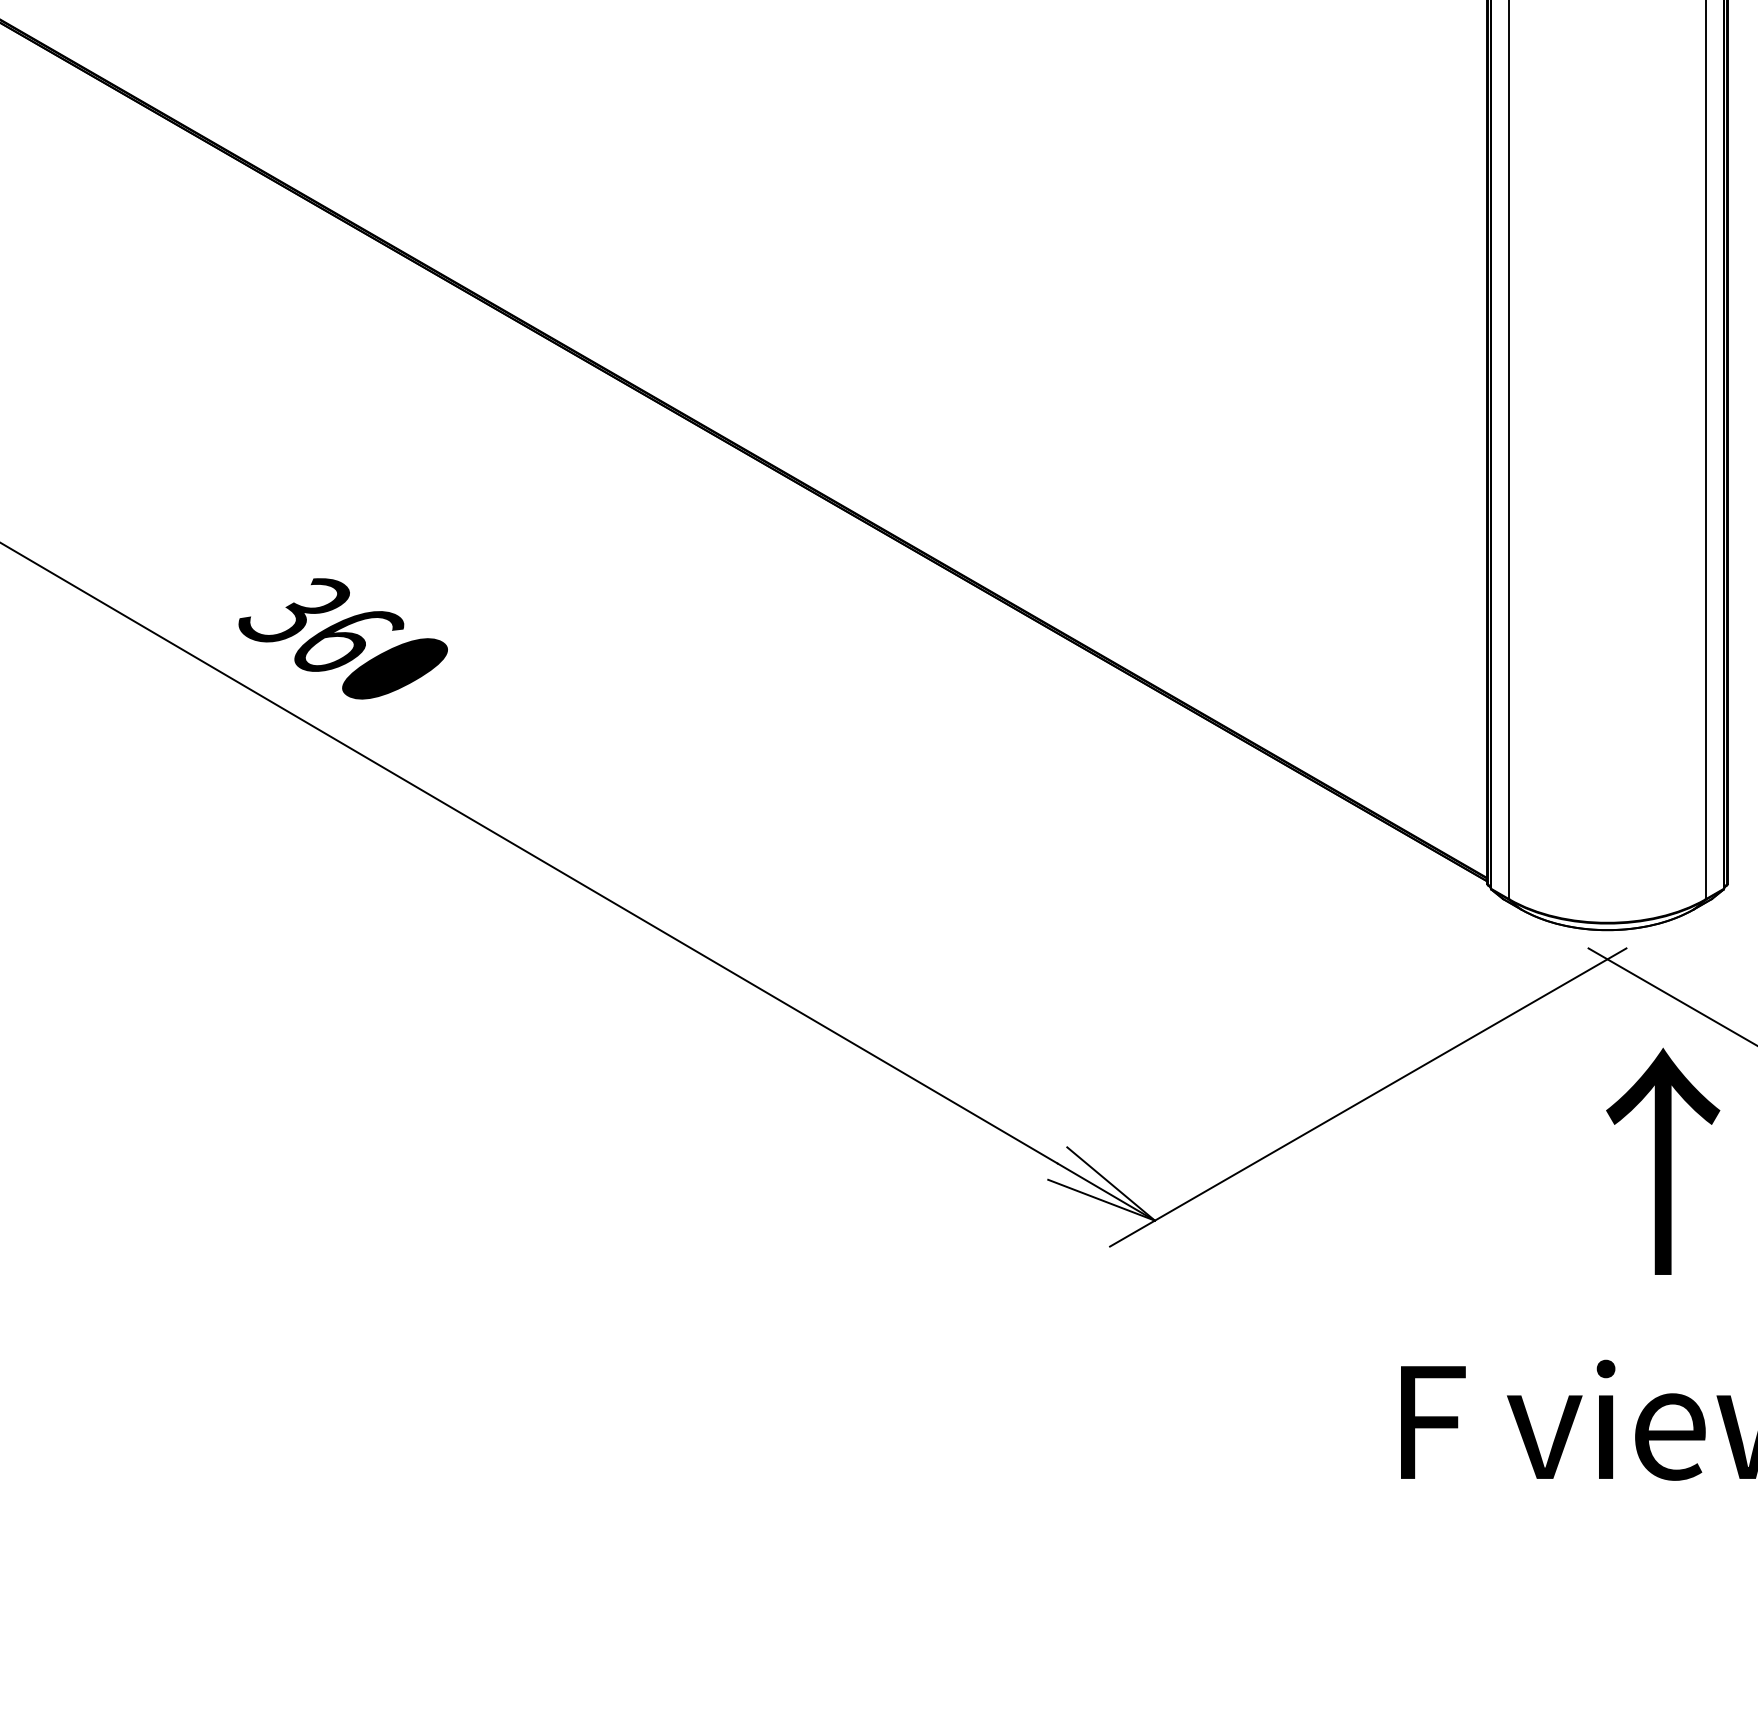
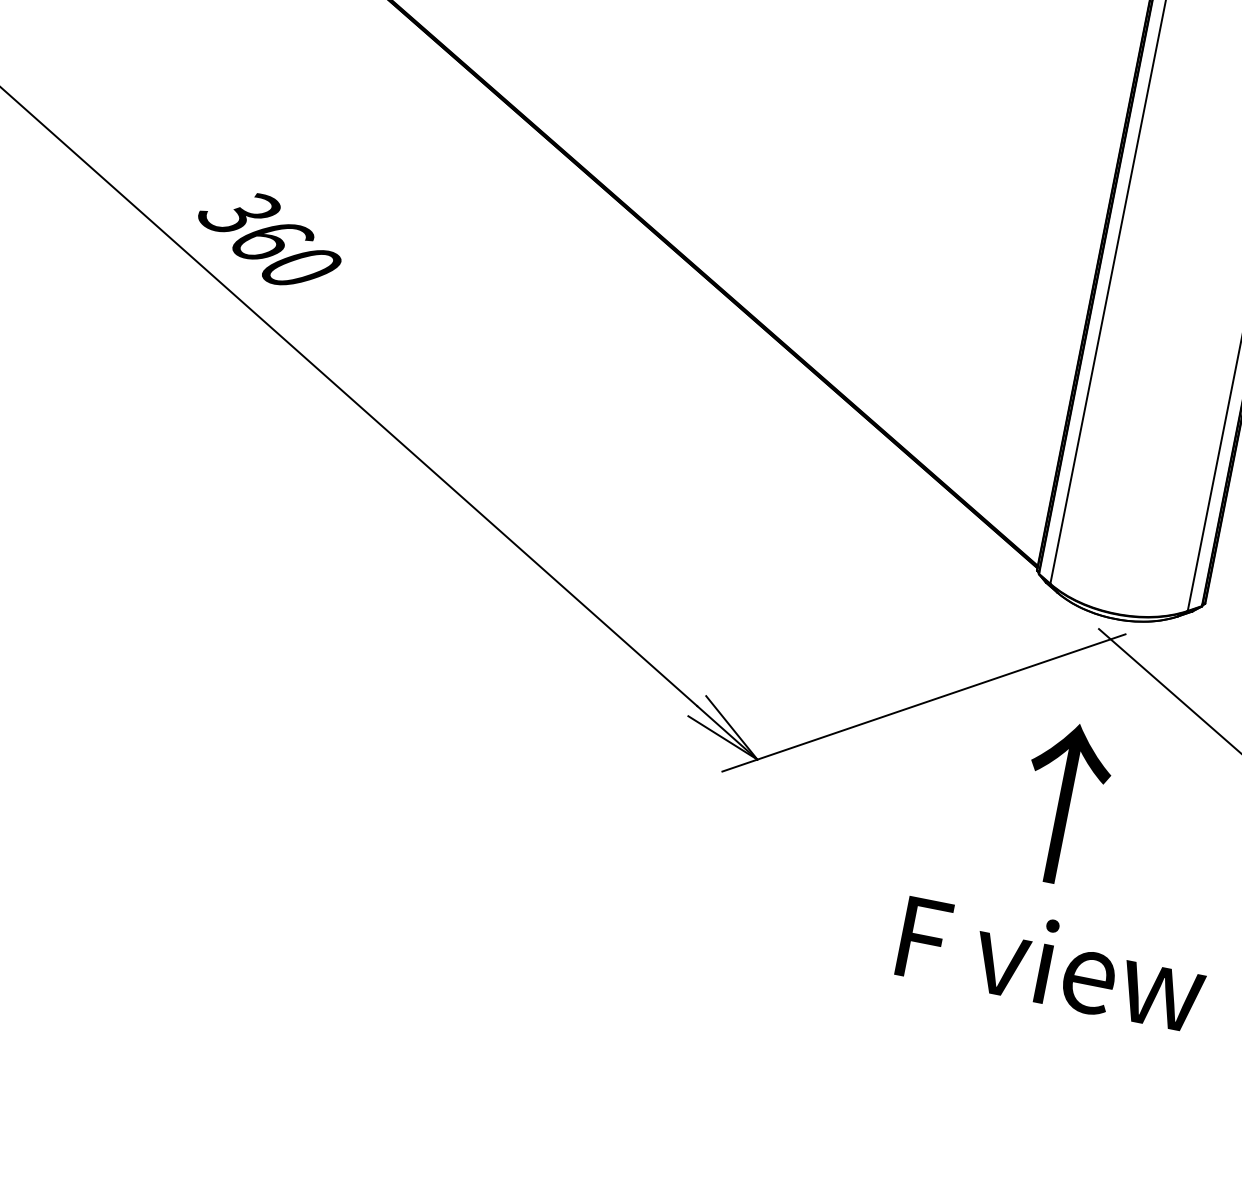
text: (1663, 1160) -> (1064, 802), moved

